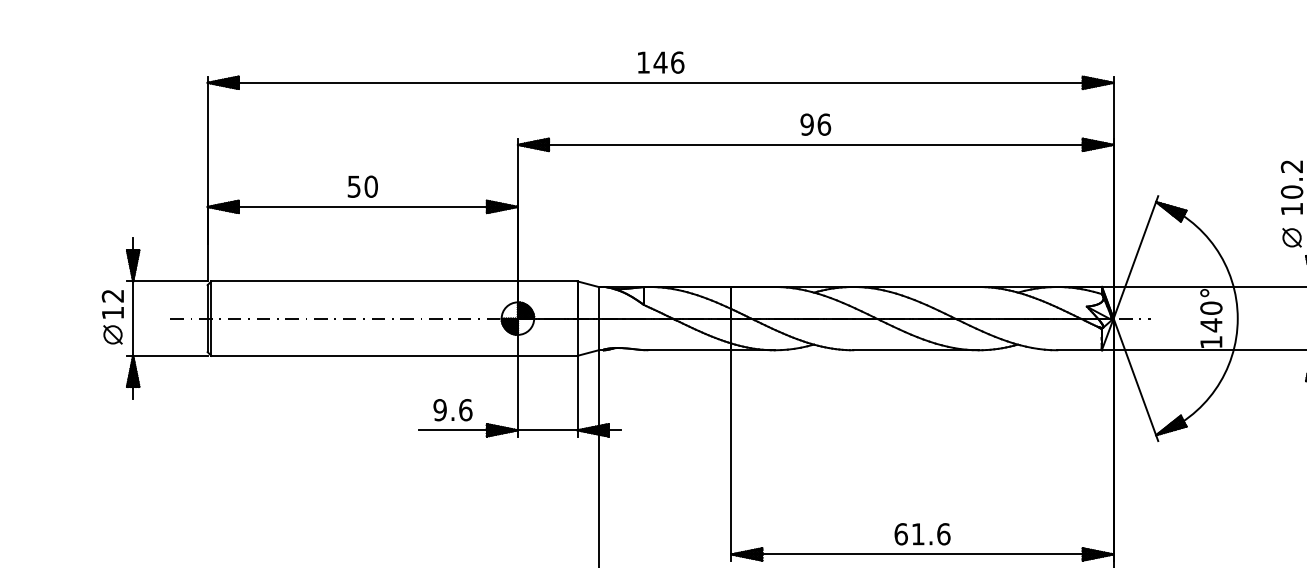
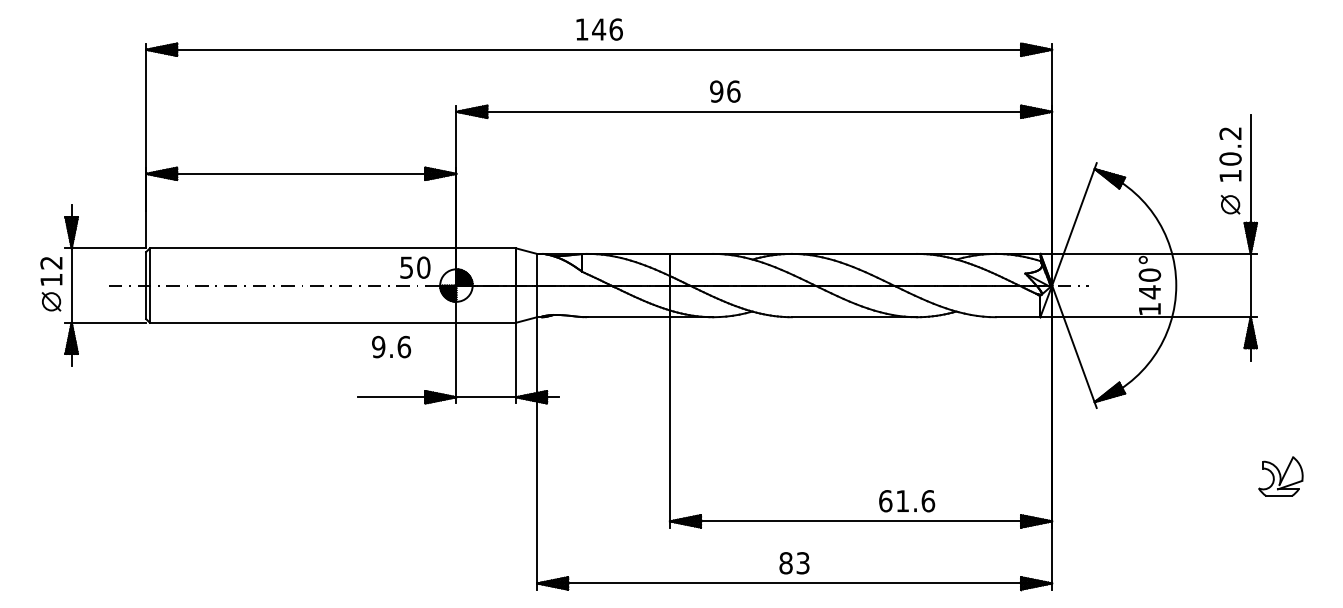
text: (815, 124) -> (725, 91), moved
text: (362, 186) -> (415, 267), moved
text: (452, 409) -> (391, 346), moved
text: (922, 534) -> (907, 501), moved

